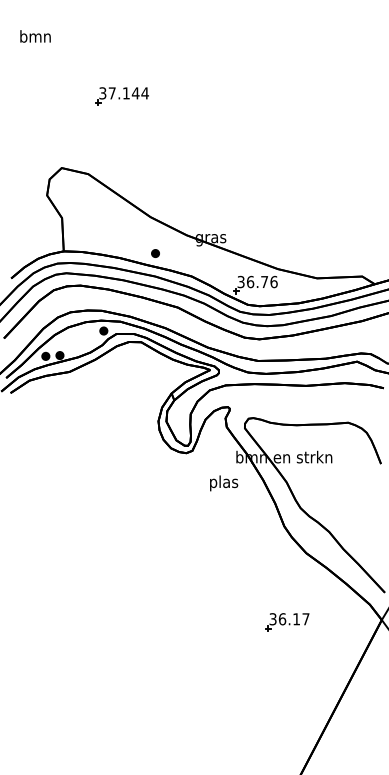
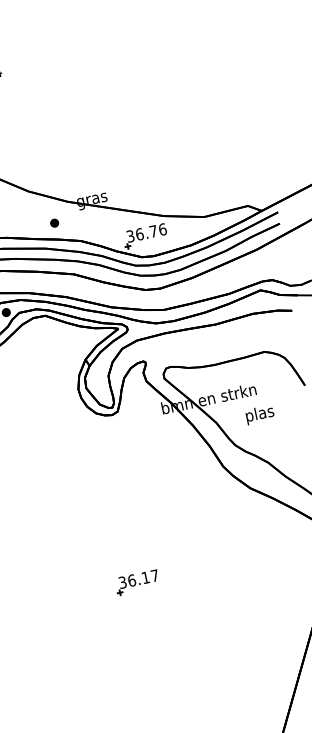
part: (155, 253) -> (54, 223), moved
text: (224, 483) -> (260, 414), moved
part: (287, 622) -> (137, 582), moved

